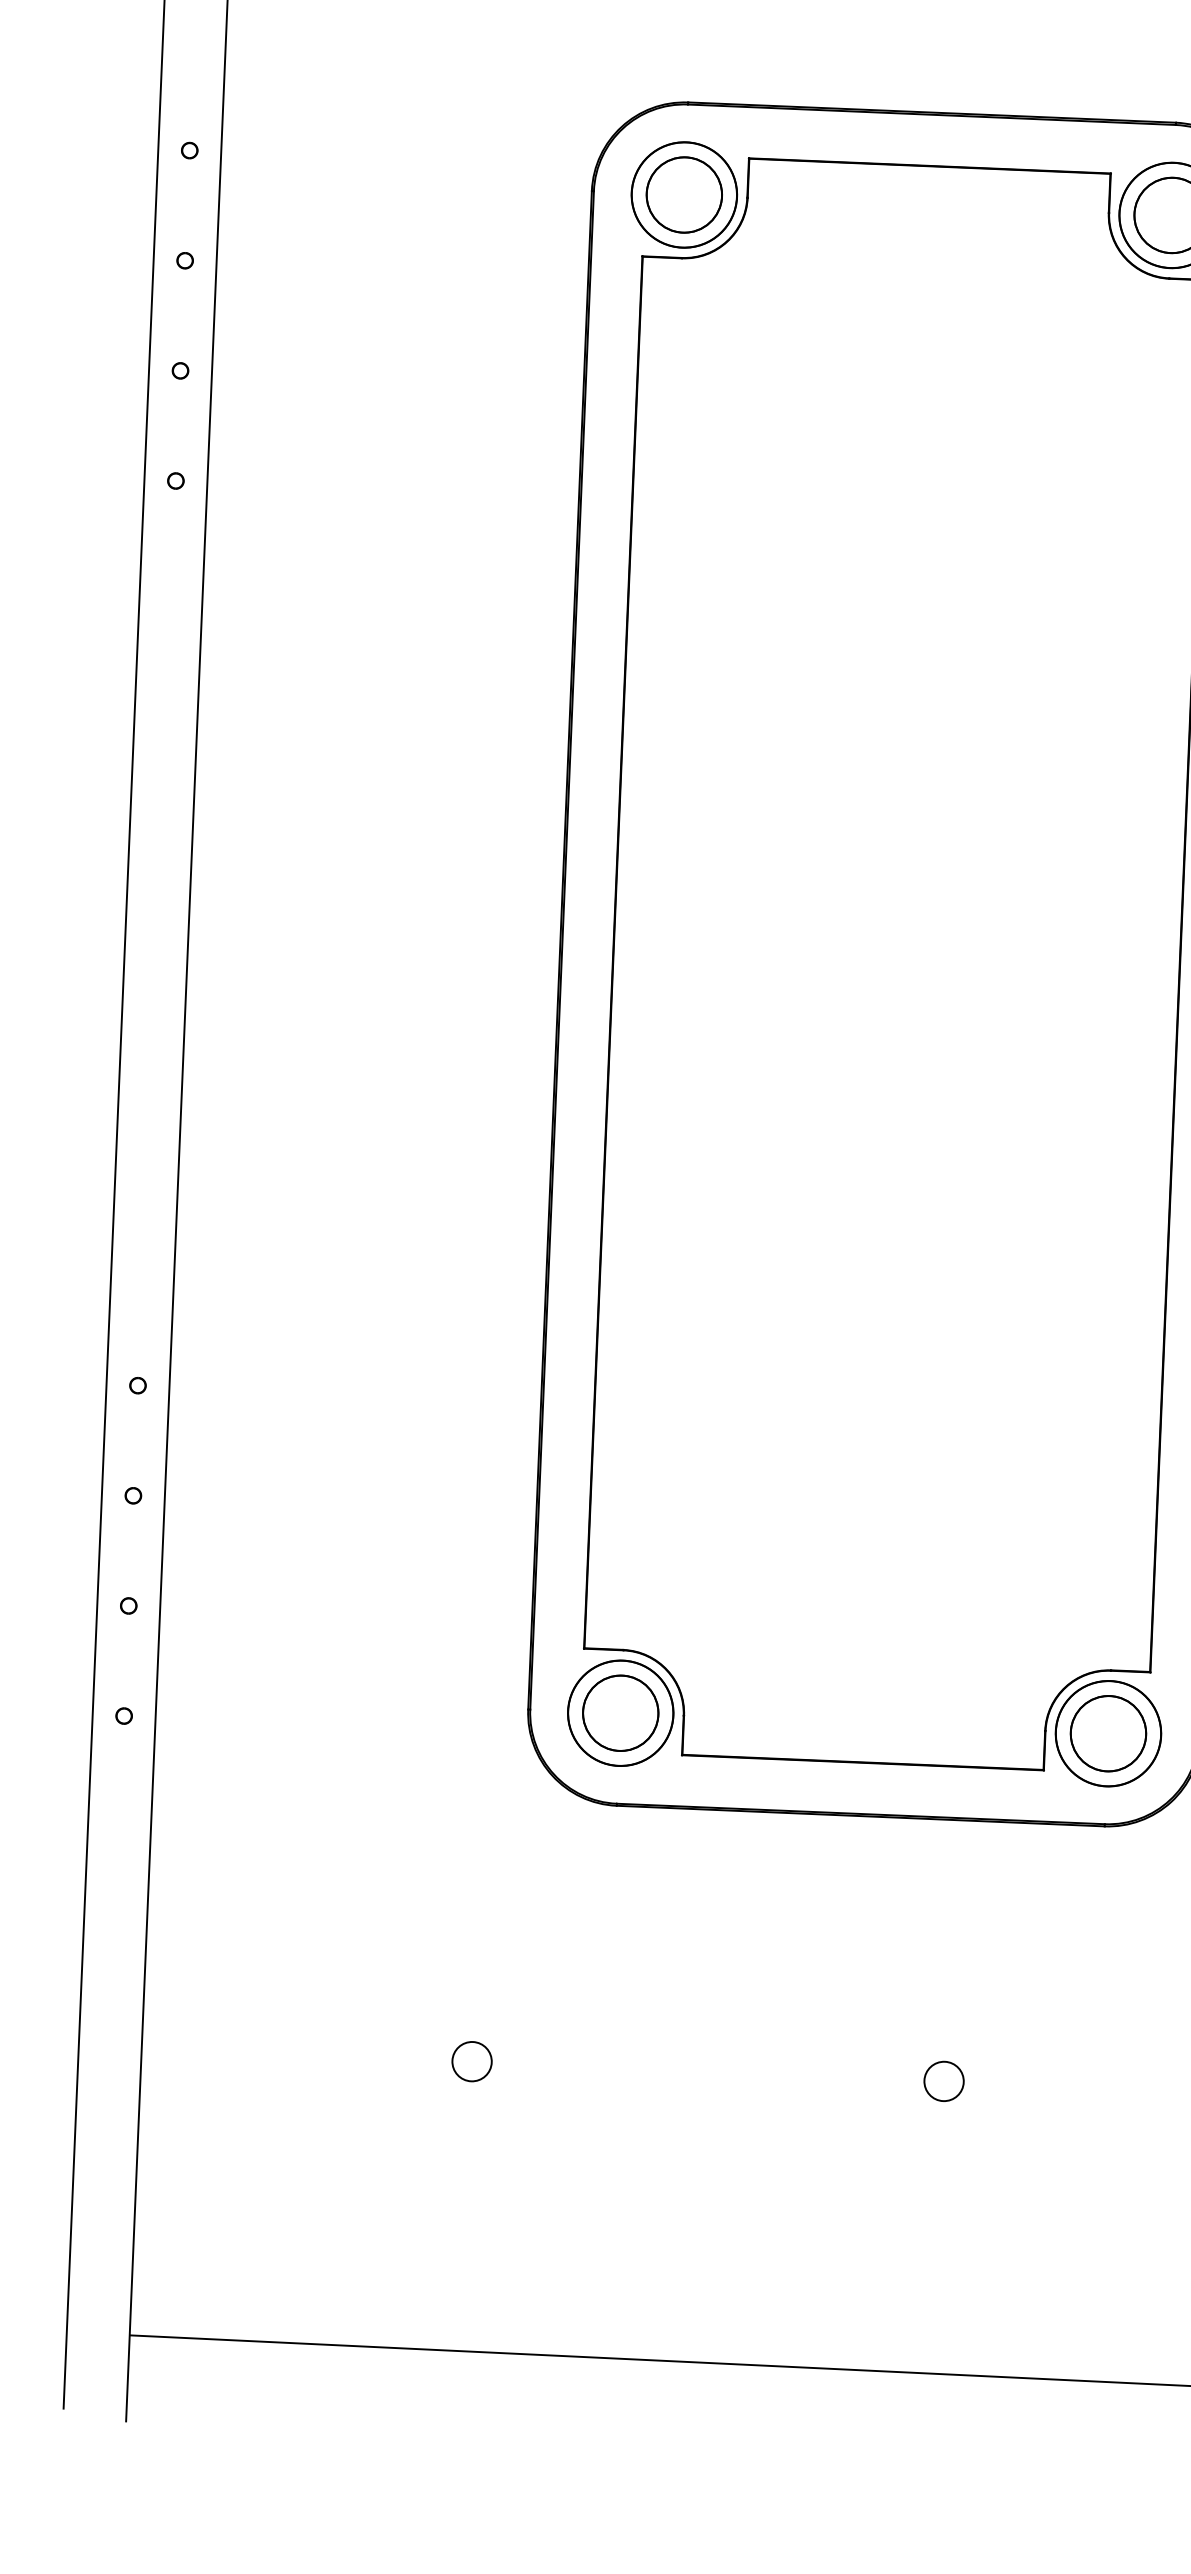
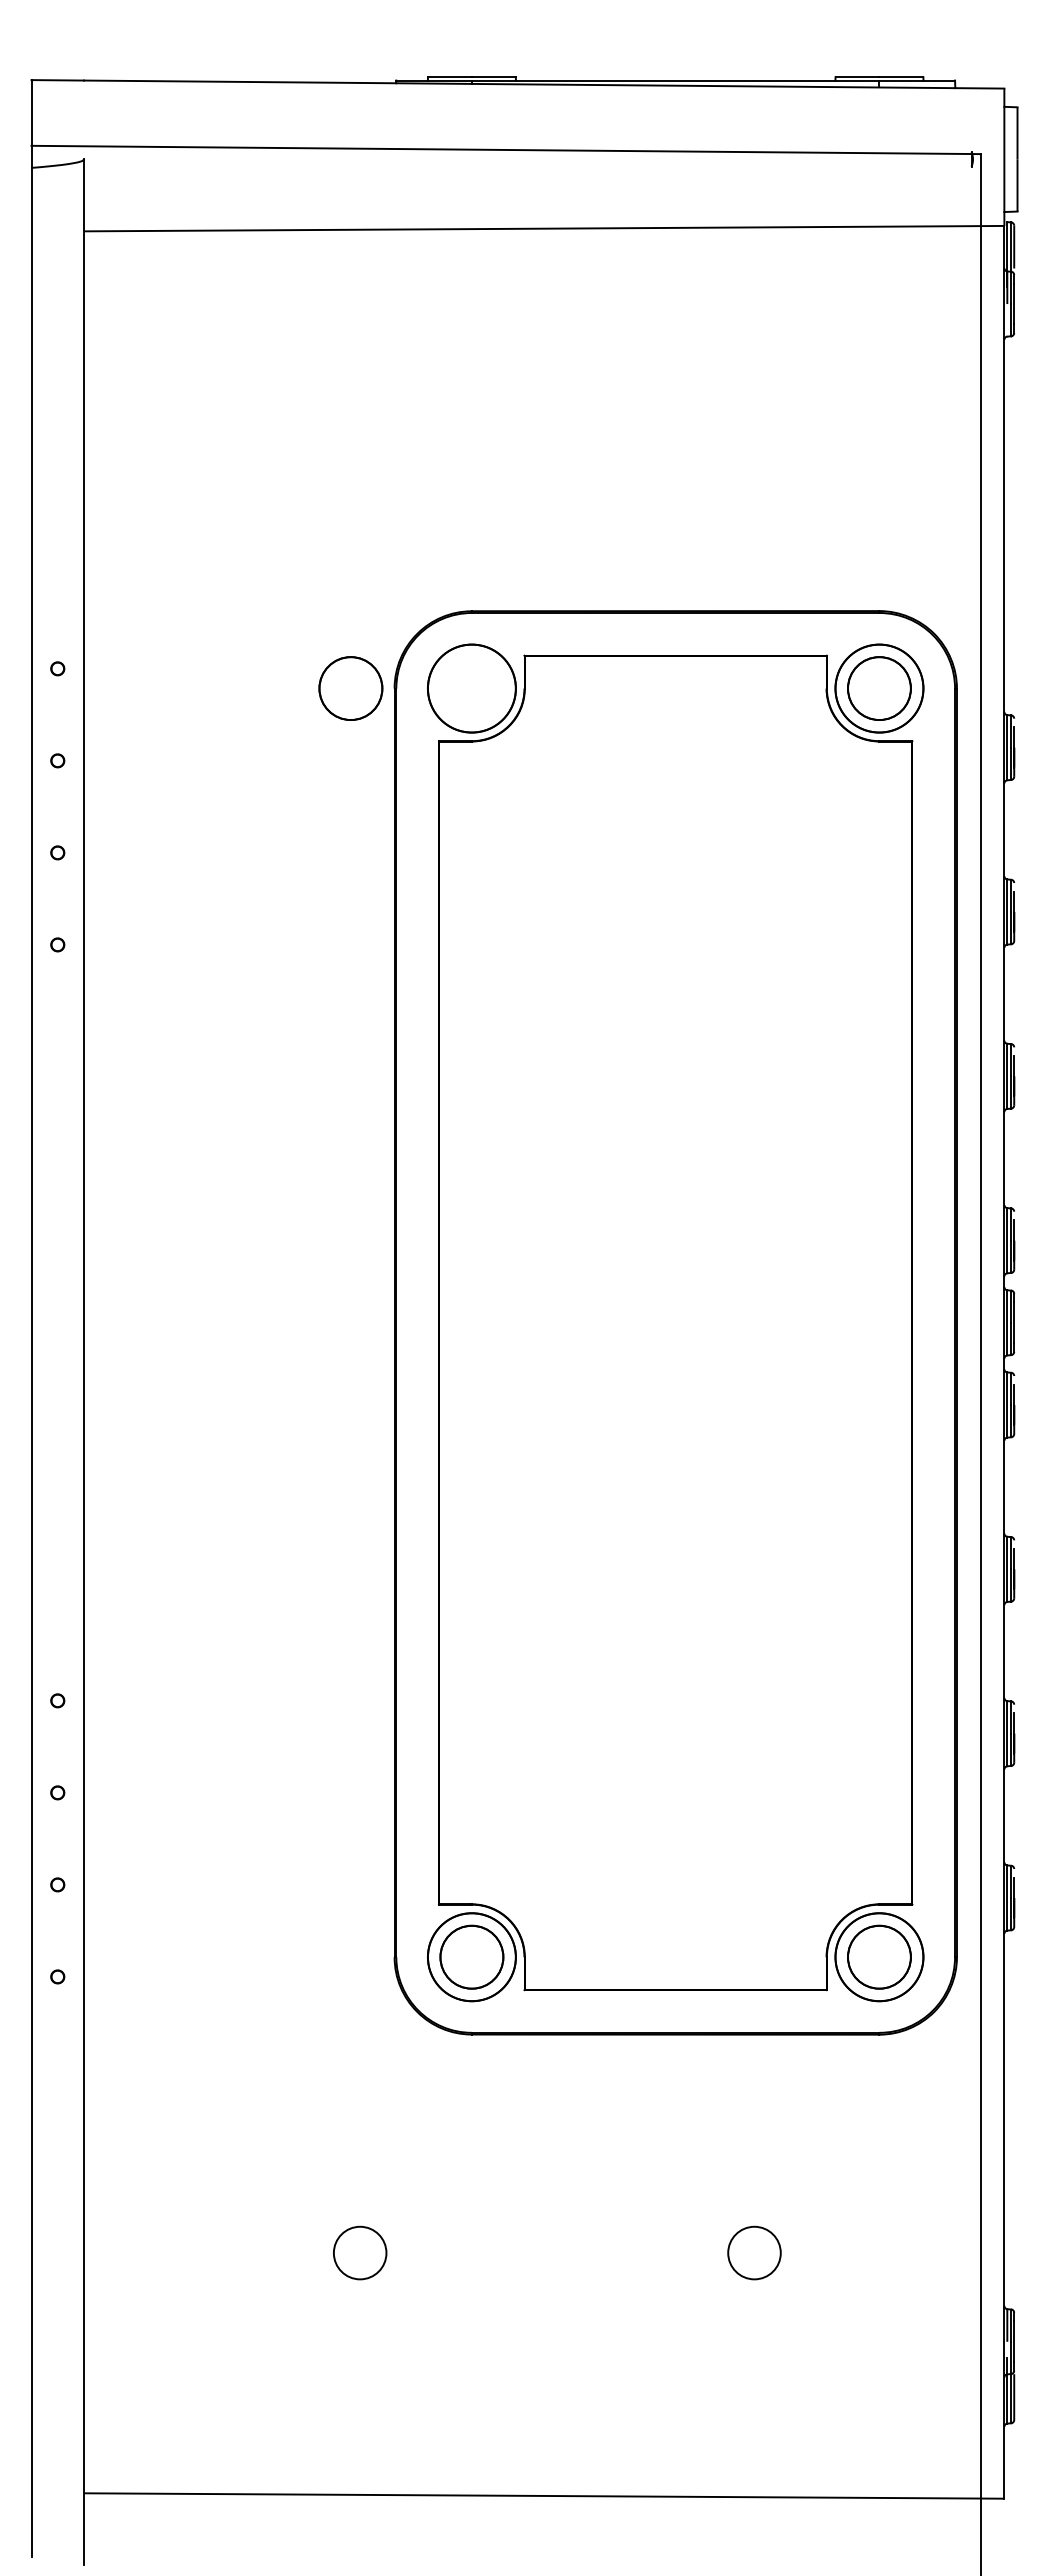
part: (683, 194) -> (350, 688), moved
circle: (471, 2060) -> (359, 2252), size x1.6
circle: (944, 2080) -> (754, 2252), size x1.6

